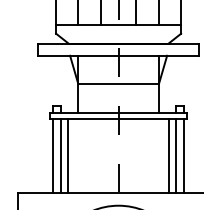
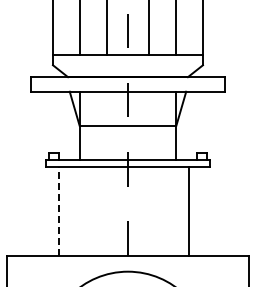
line: (53, 155) -> (49, 211), removed
line: (60, 155) -> (58, 211), solid -> dashed
line: (68, 155) -> (67, 211), removed
line: (176, 155) -> (197, 211), removed
line: (184, 155) -> (206, 211), removed

